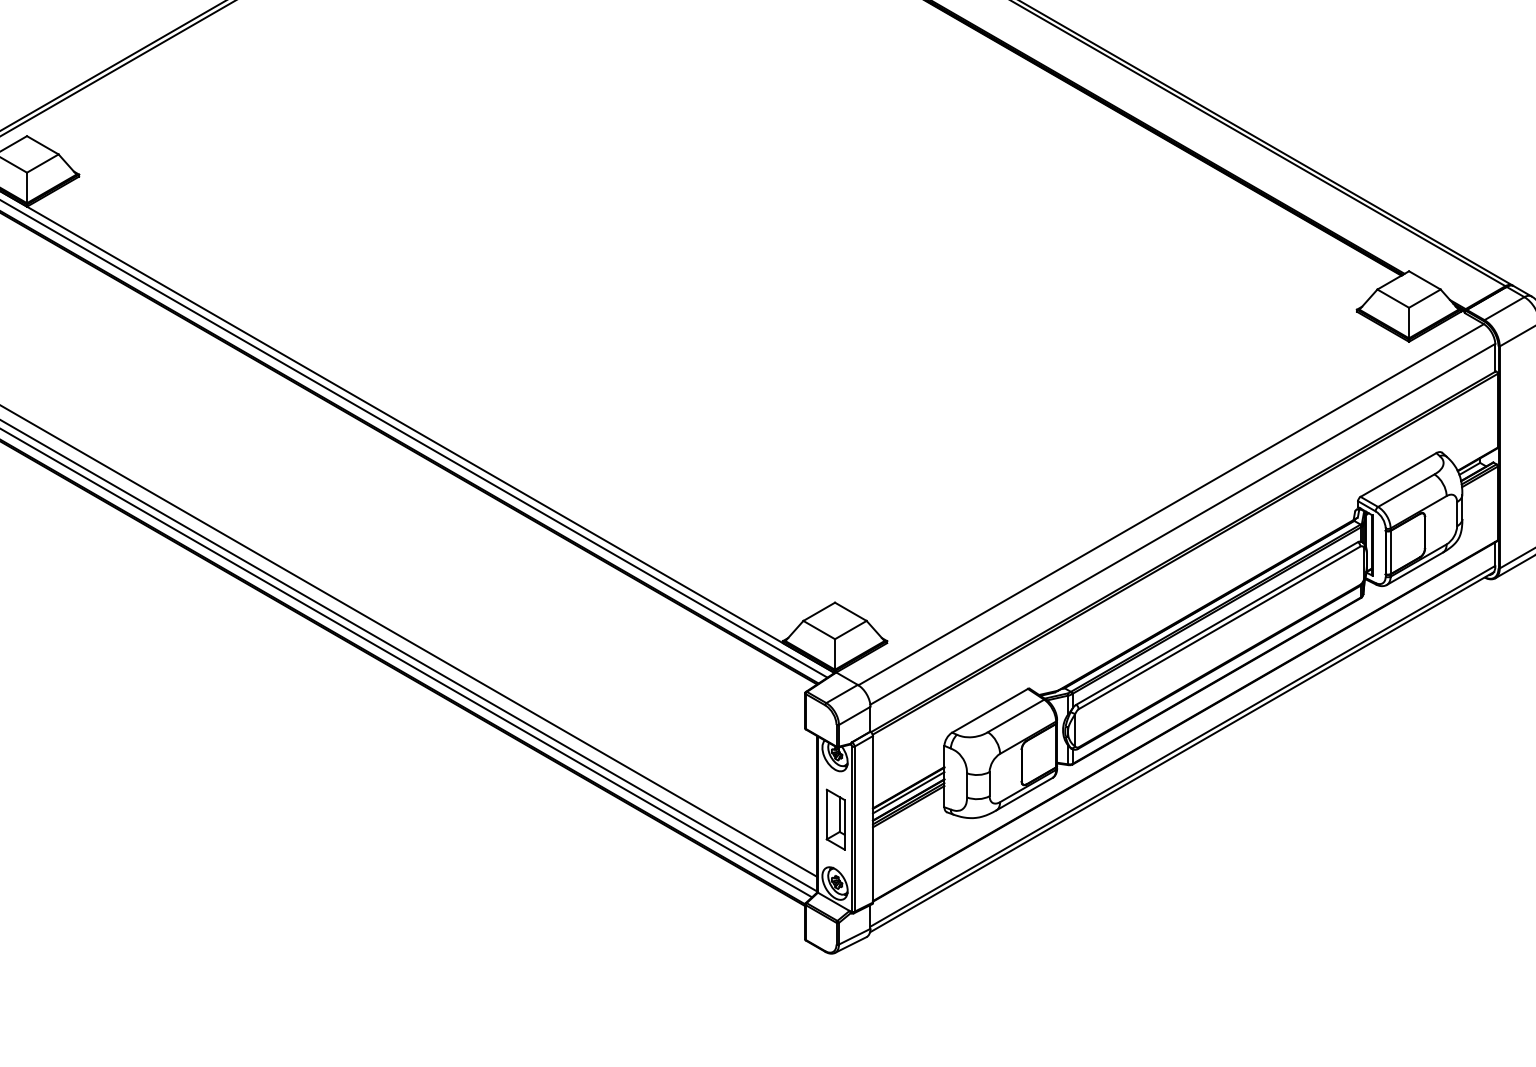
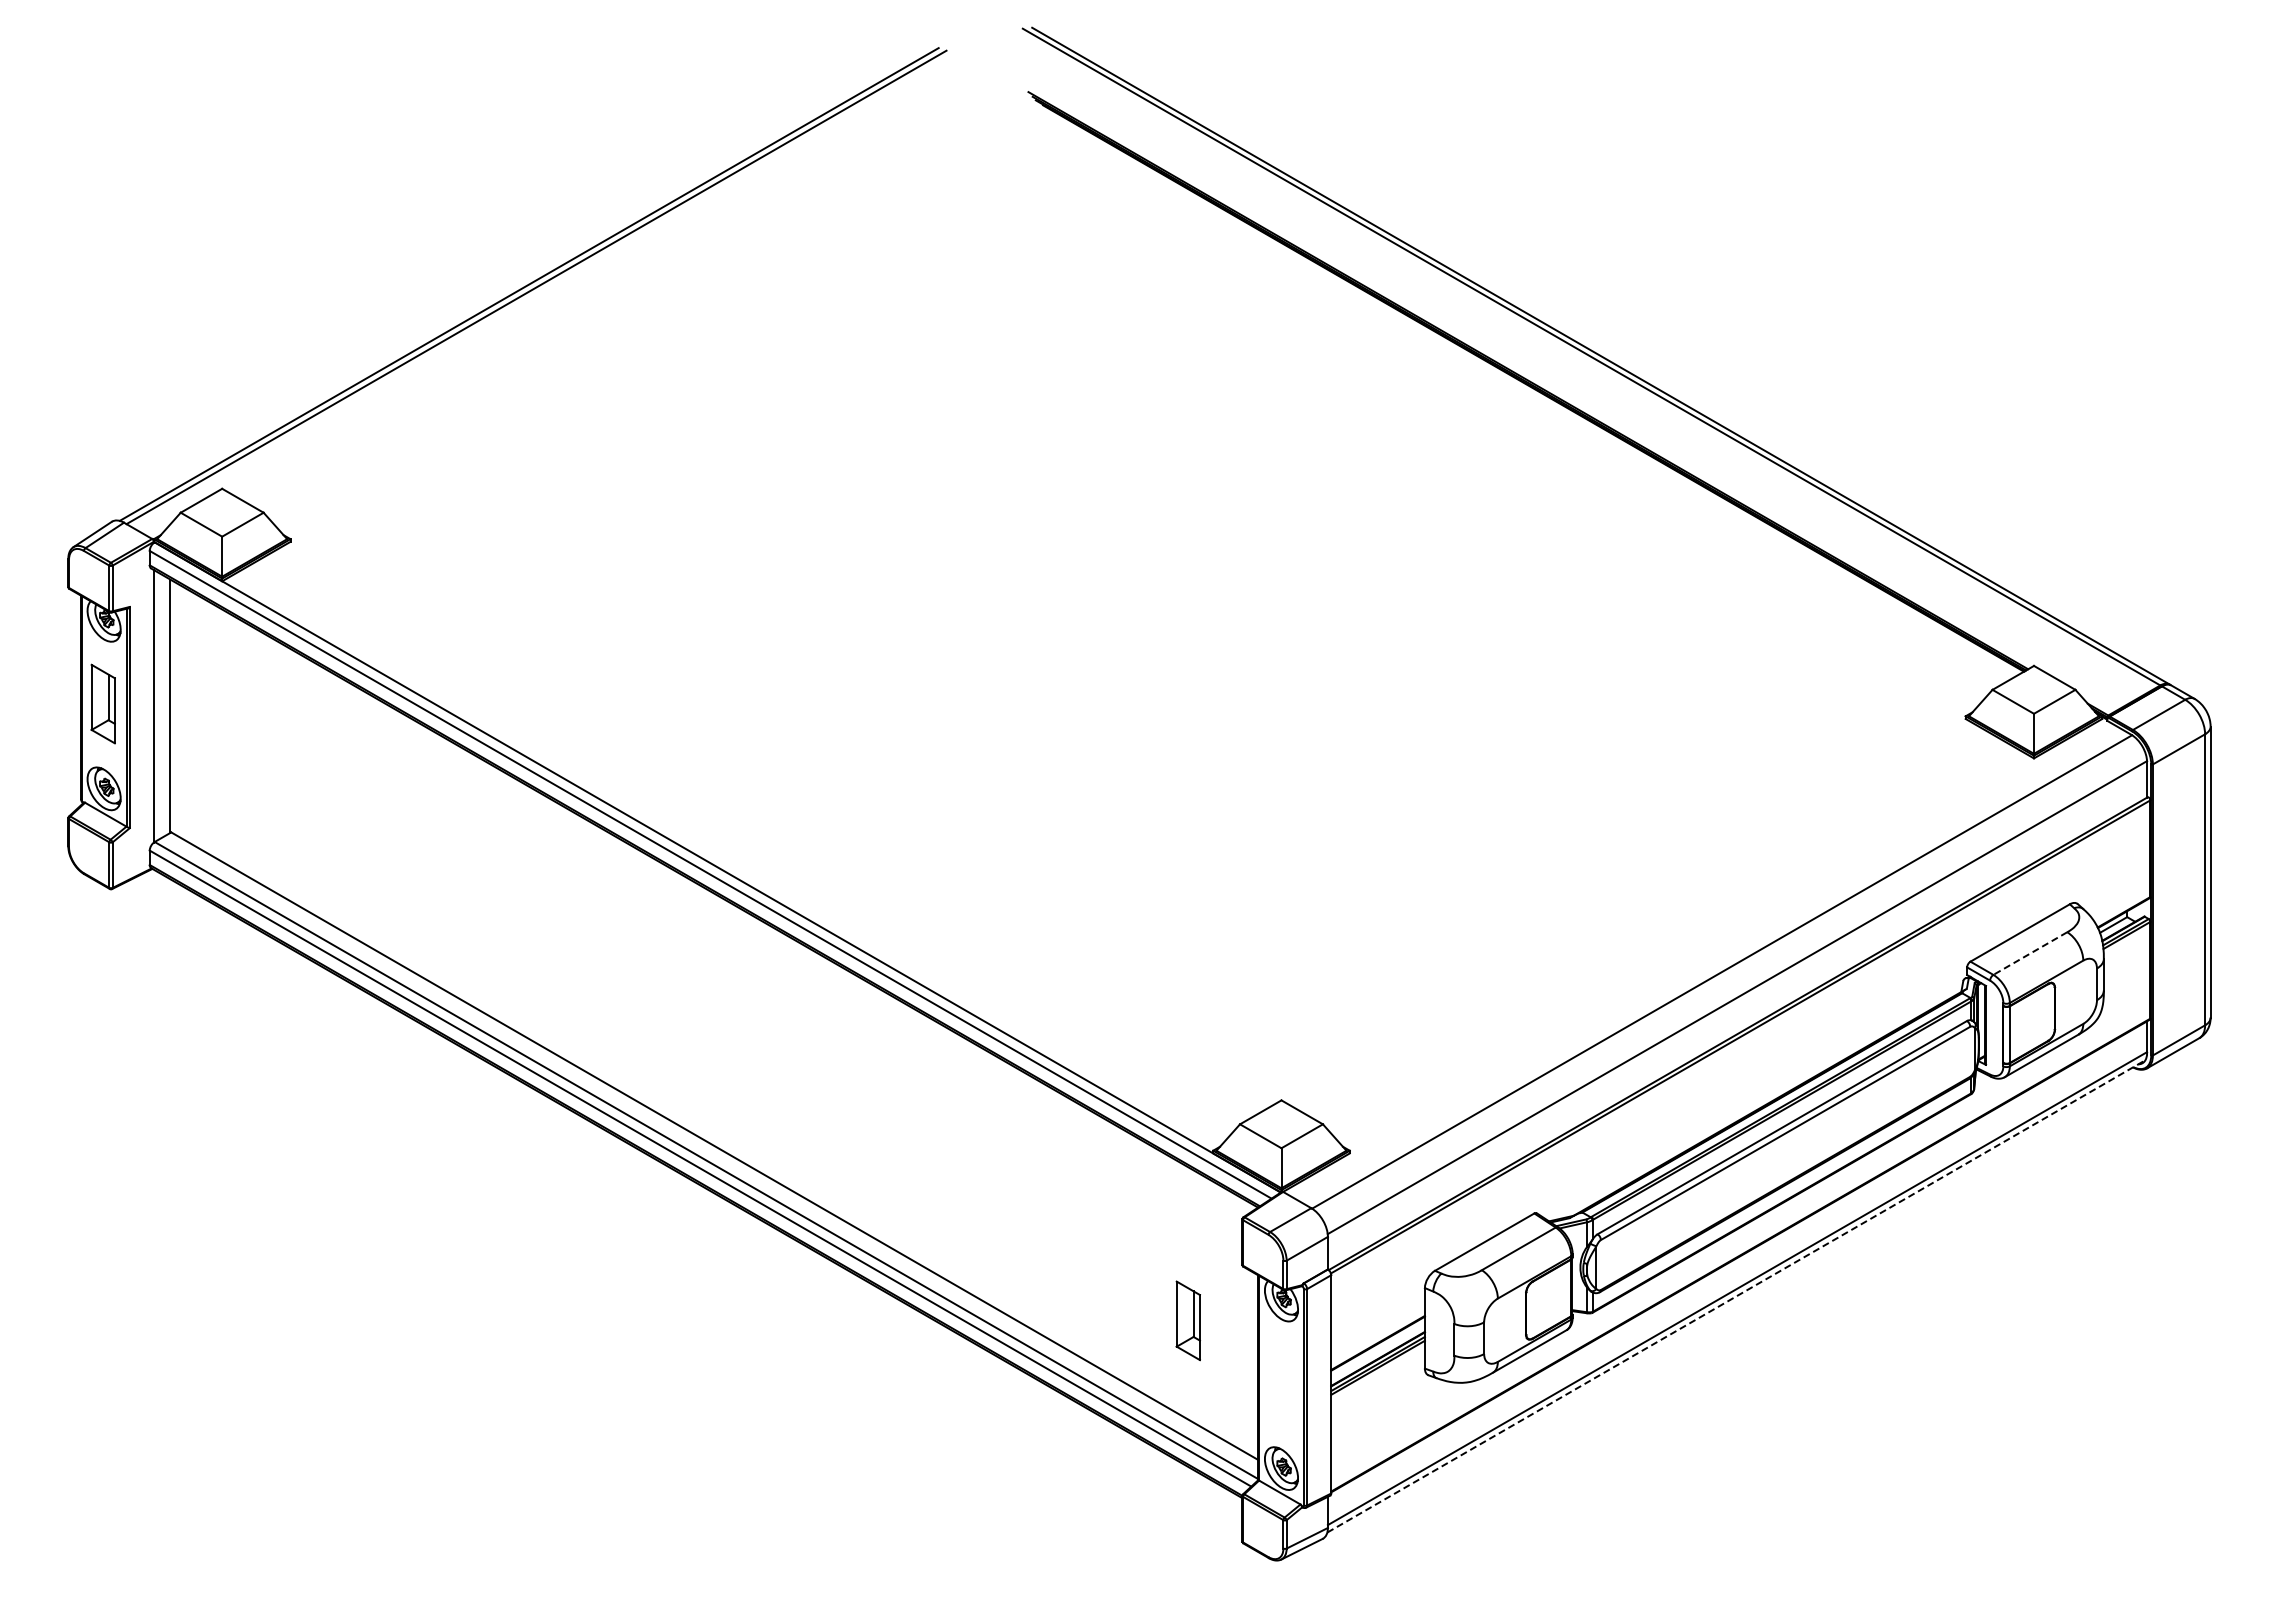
line: (1406, 490) -> (2030, 953), solid -> dashed
line: (1182, 752) -> (1736, 1296), solid -> dashed
line: (908, 792) -> (1377, 1349), removed
part: (835, 819) -> (1187, 1320), moved

